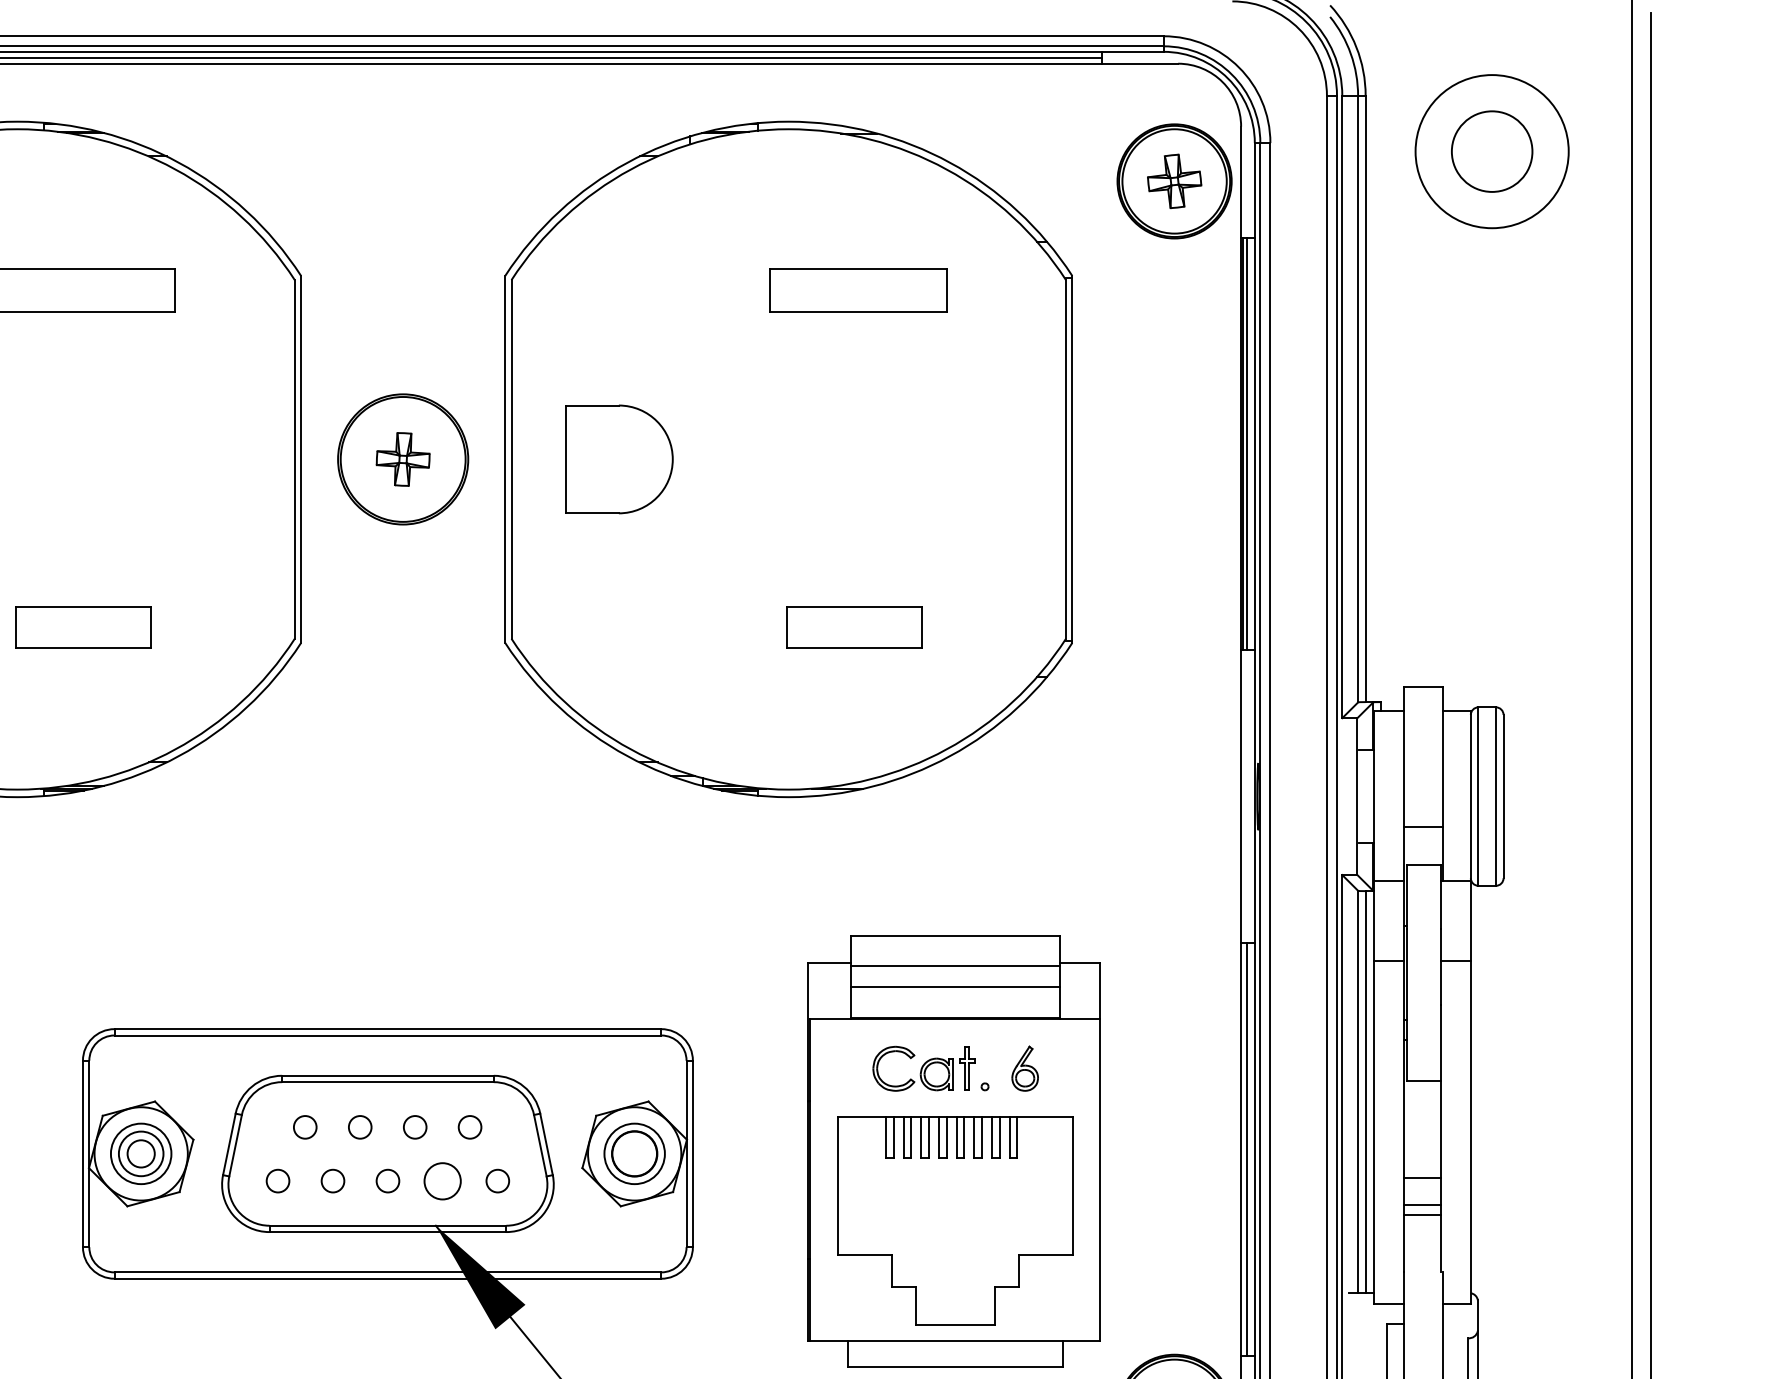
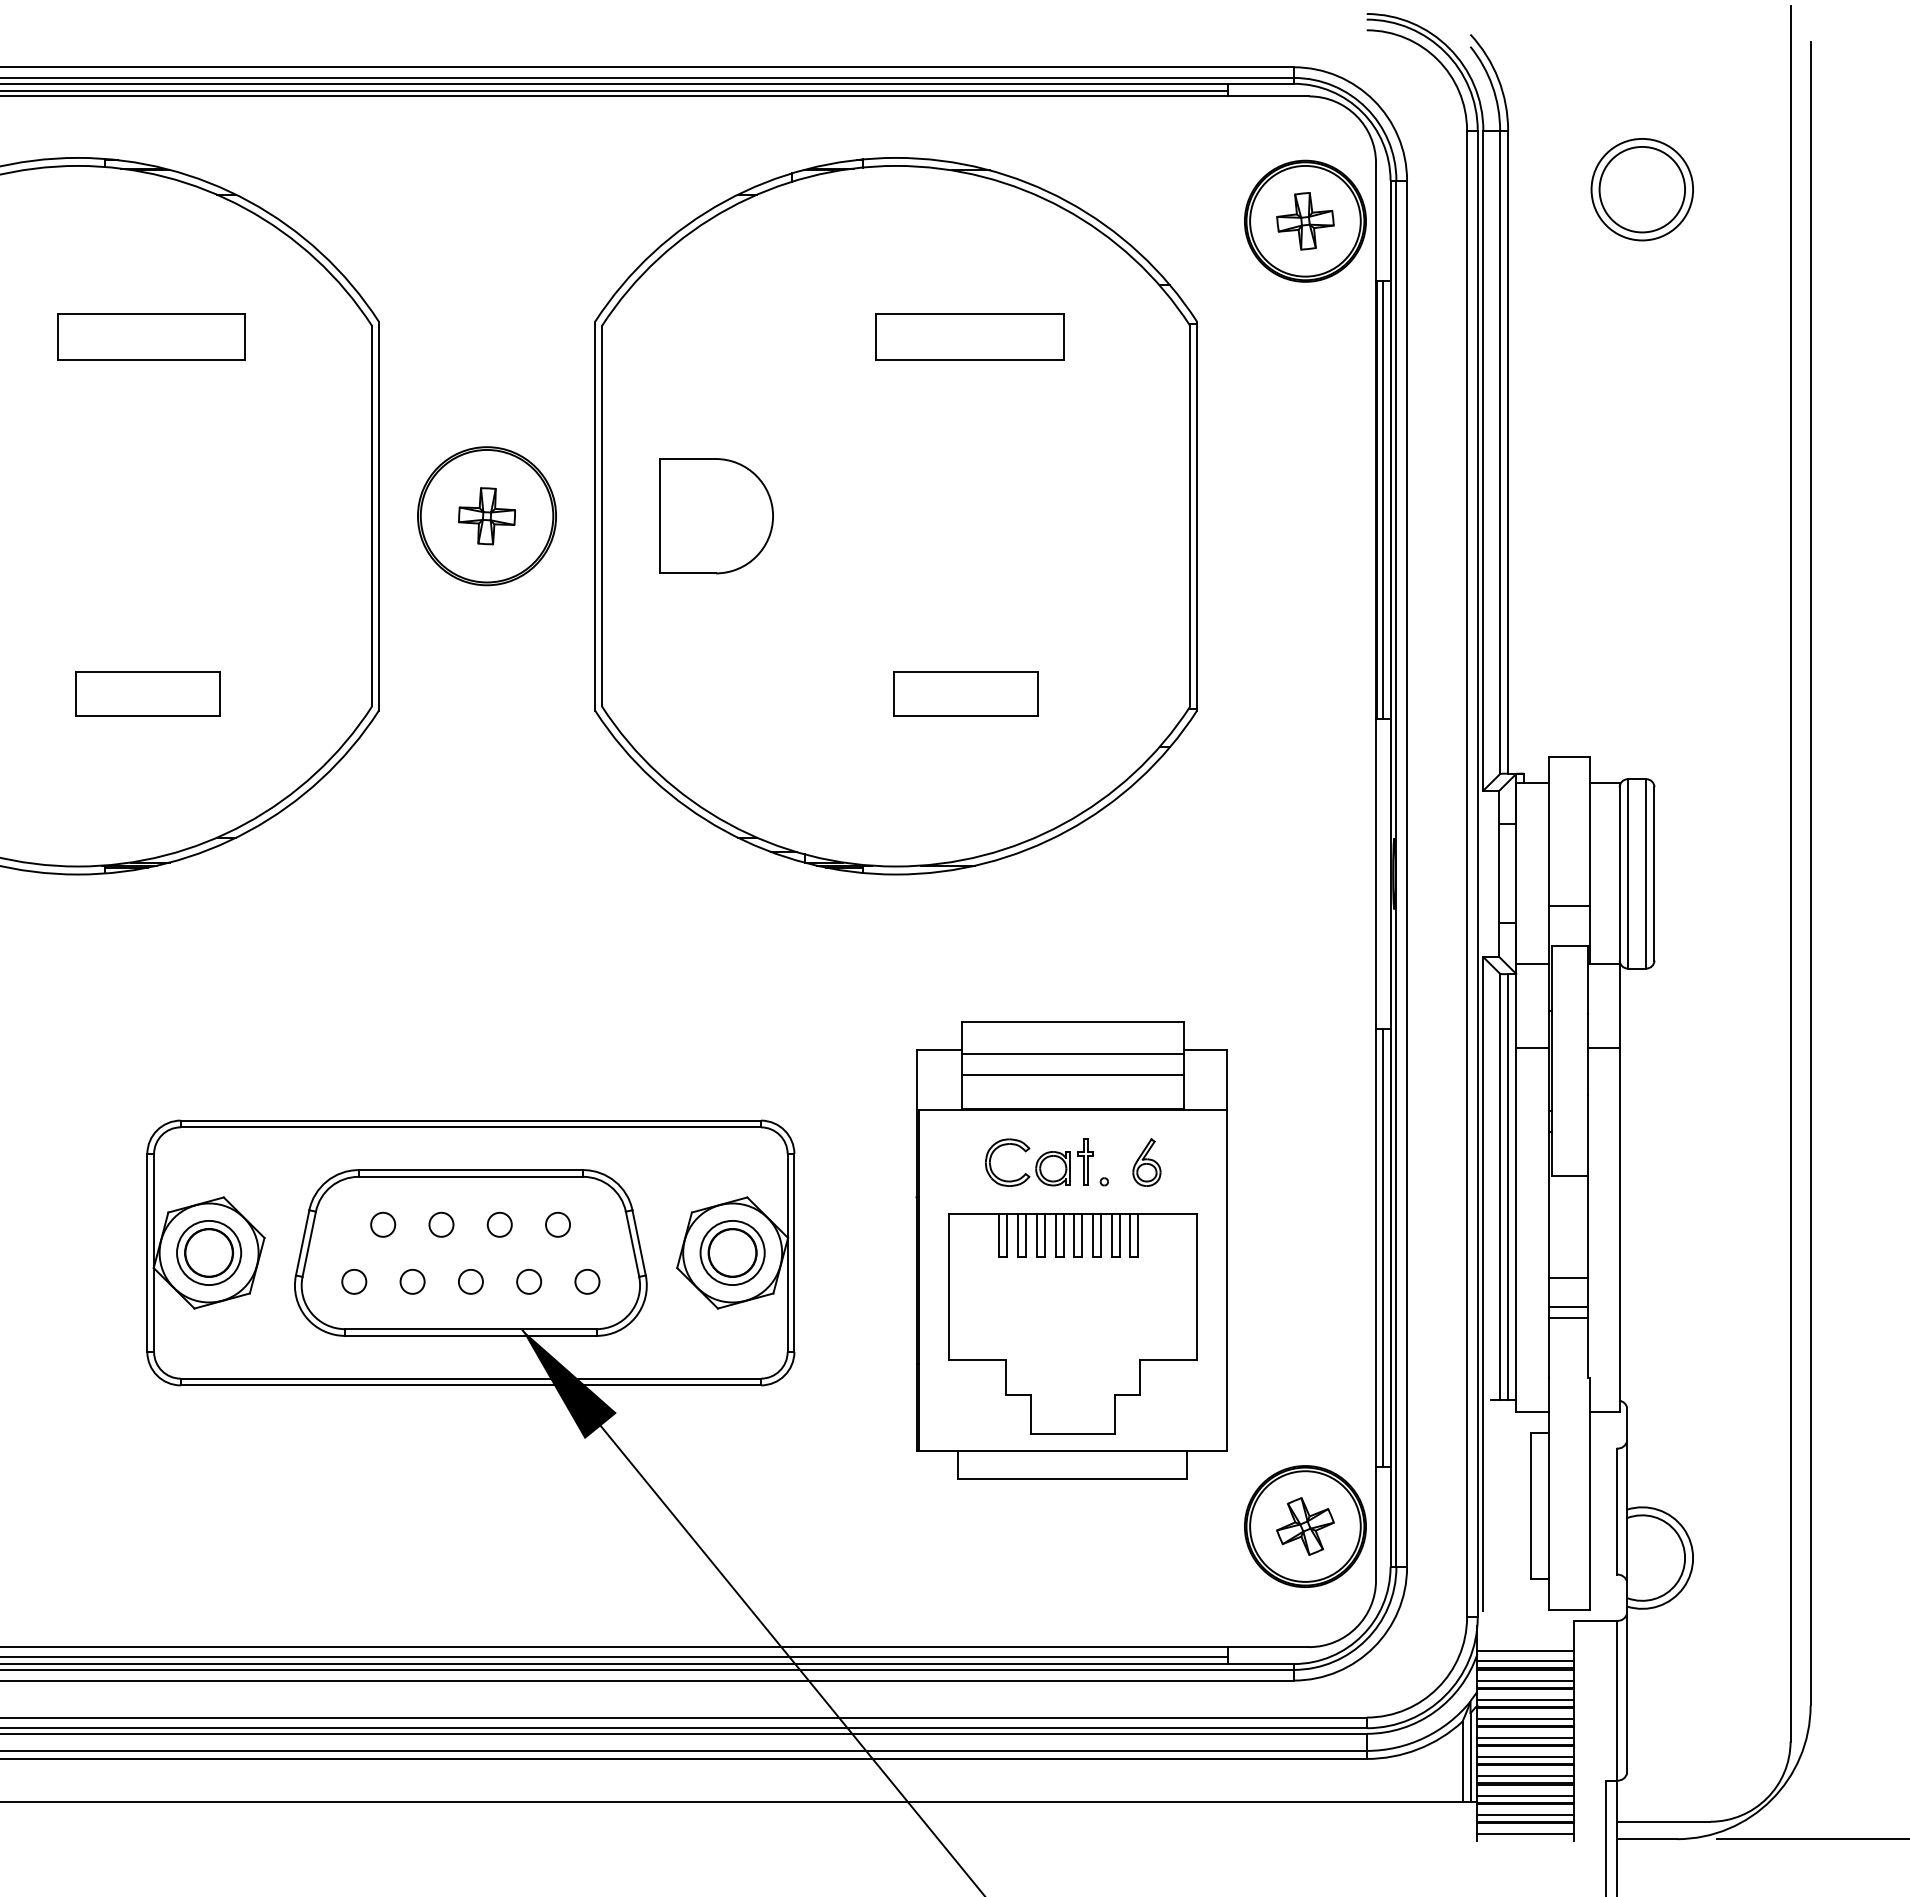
circle: (1492, 151) -> (1642, 189), size x0.62
circle: (141, 1153) -> (209, 1252), size x1.67
circle: (443, 1180) -> (529, 1281), size x0.62

